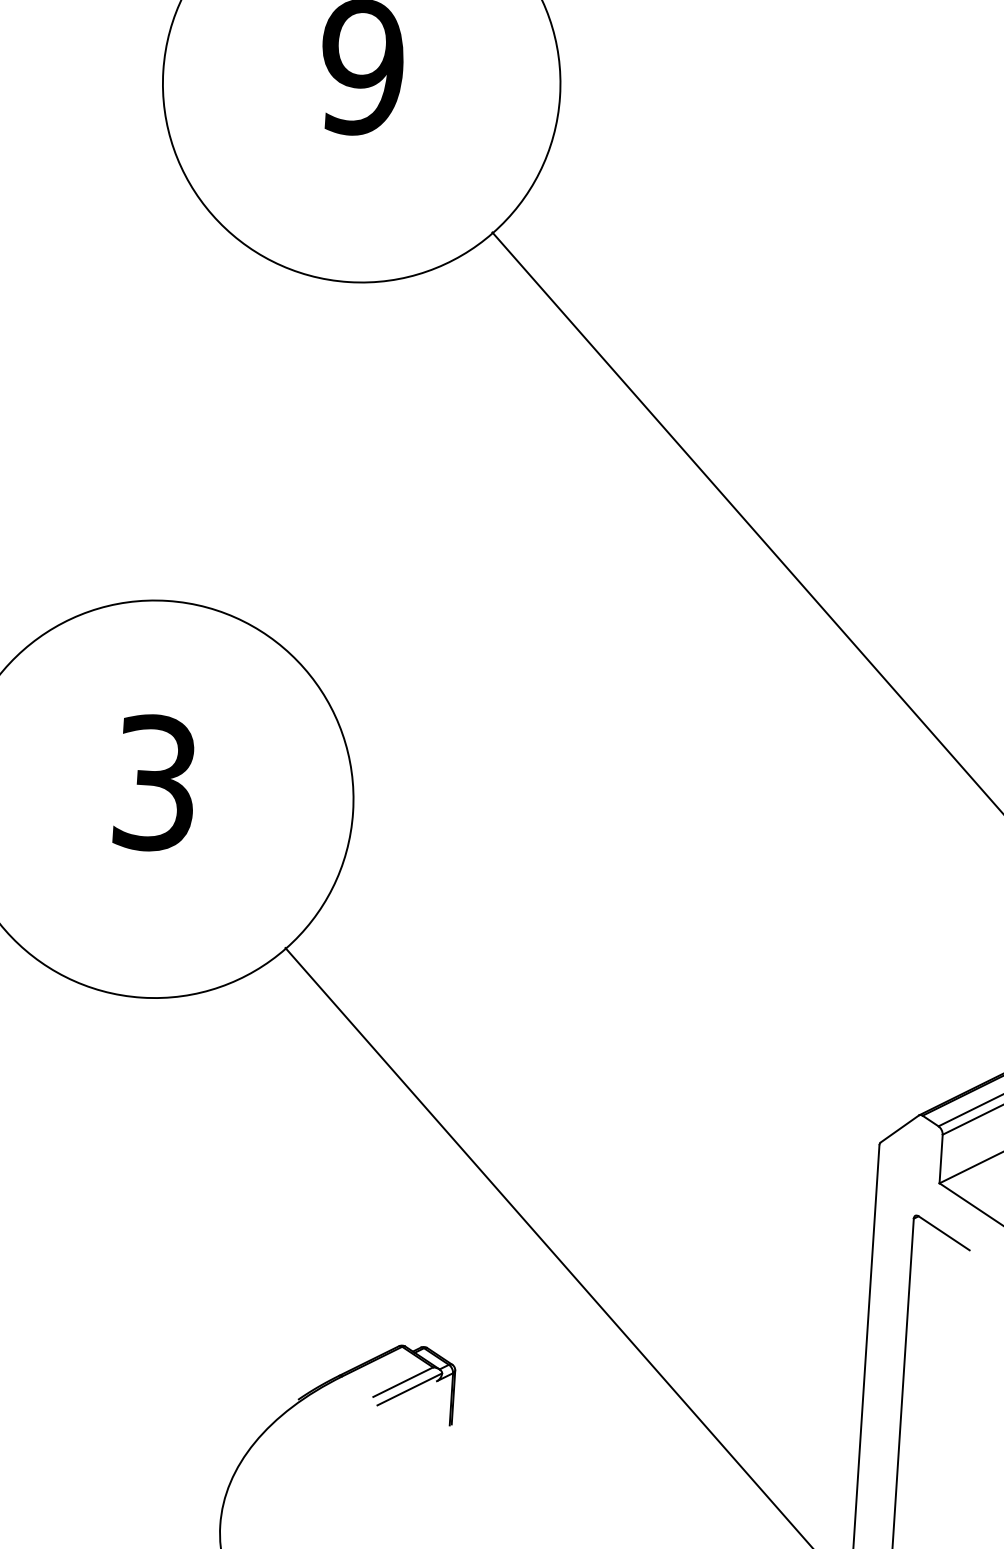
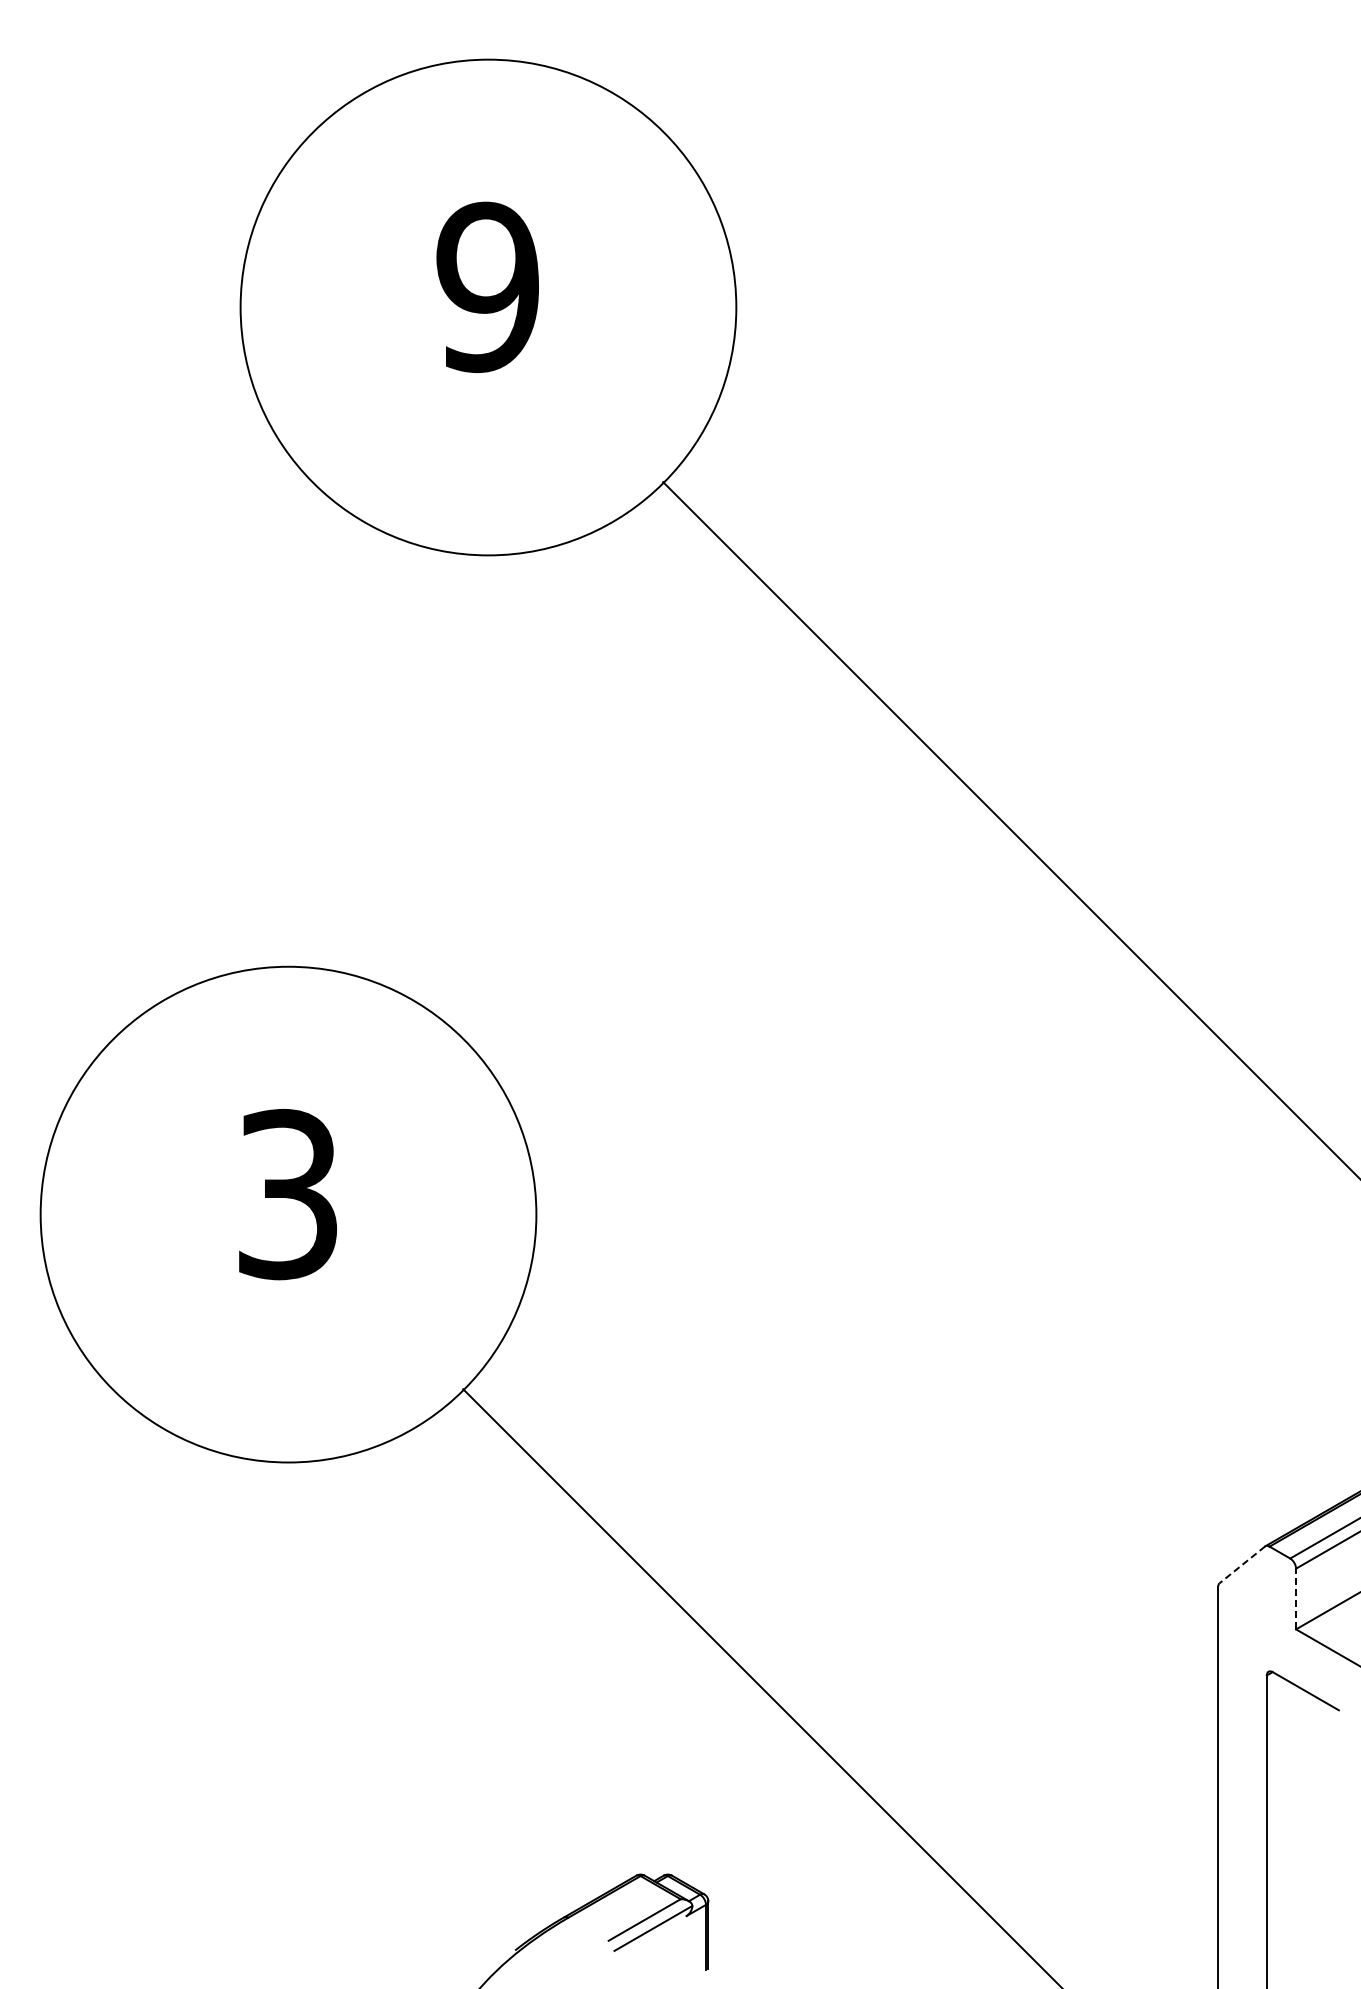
line: (899, 1129) -> (1241, 1565), solid -> dashed
line: (941, 1158) -> (1296, 1598), solid -> dashed

